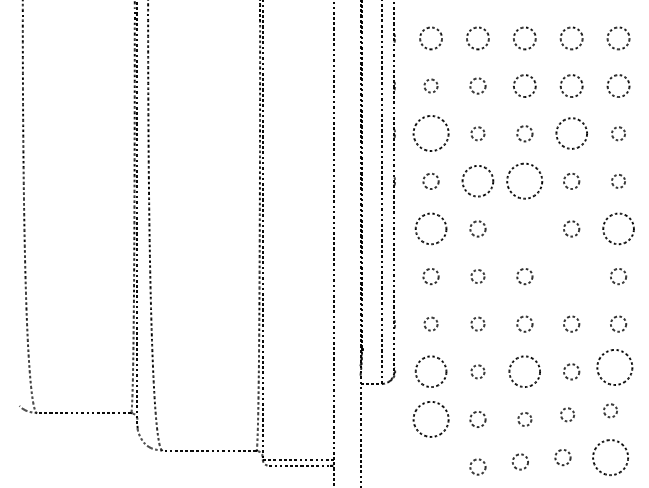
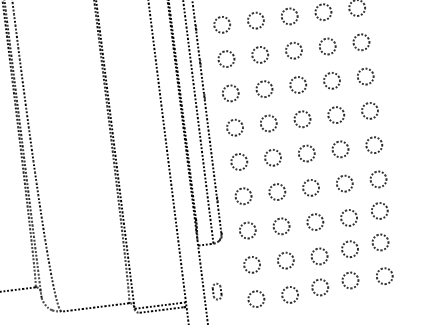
circle: (430, 85) -> (221, 24), size x1.67
circle: (477, 85) -> (255, 20), size x1.43
circle: (430, 133) -> (226, 59), size x0.62
circle: (477, 133) -> (259, 54), size x1.67
circle: (524, 133) -> (293, 50), size x1.43
circle: (571, 133) -> (327, 46), size x0.71
circle: (618, 133) -> (361, 42), size x1.67
circle: (430, 181) -> (230, 93), size x1.43
circle: (477, 181) -> (264, 89), size x0.71
circle: (524, 181) -> (298, 85), size x0.62
circle: (571, 181) -> (331, 80), size x1.43
circle: (618, 181) -> (365, 76), size x1.67
circle: (430, 228) -> (234, 127), size x0.71
circle: (477, 228) -> (268, 123), size x1.43
circle: (524, 228) -> (302, 119), added
circle: (571, 228) -> (336, 114), size x1.43
circle: (618, 228) -> (369, 110), size x0.71
circle: (430, 276) -> (238, 161), size x1.43
circle: (477, 276) -> (272, 157), size x1.67
circle: (524, 276) -> (306, 153), size x1.43
circle: (571, 276) -> (340, 149), added
circle: (618, 276) -> (374, 145), size x1.43
circle: (430, 323) -> (243, 195), size x1.67
circle: (477, 323) -> (276, 191), size x1.67
circle: (524, 323) -> (310, 187), size x1.43
circle: (571, 323) -> (344, 183), size x1.43
circle: (618, 323) -> (378, 178), size x1.43
circle: (614, 367) -> (379, 211), size x0.62
circle: (430, 371) -> (247, 230), size x0.71
circle: (477, 371) -> (281, 226), size x1.67
circle: (524, 371) -> (315, 221), size x0.71
circle: (571, 371) -> (348, 217), size x1.43
circle: (610, 410) -> (380, 242), size x1.67
circle: (567, 414) -> (349, 249), size x1.67
circle: (430, 419) -> (251, 264), size x0.62
circle: (477, 419) -> (285, 260), size x1.43
circle: (524, 419) -> (319, 256), size x1.67
part: (378, 449) -> (216, 291), added
circle: (562, 457) -> (350, 280), size x1.43
circle: (610, 457) -> (384, 276), size x0.62
circle: (520, 461) -> (320, 287), size x1.43
circle: (430, 466) -> (255, 298), added
circle: (477, 466) -> (289, 294), size x1.43

